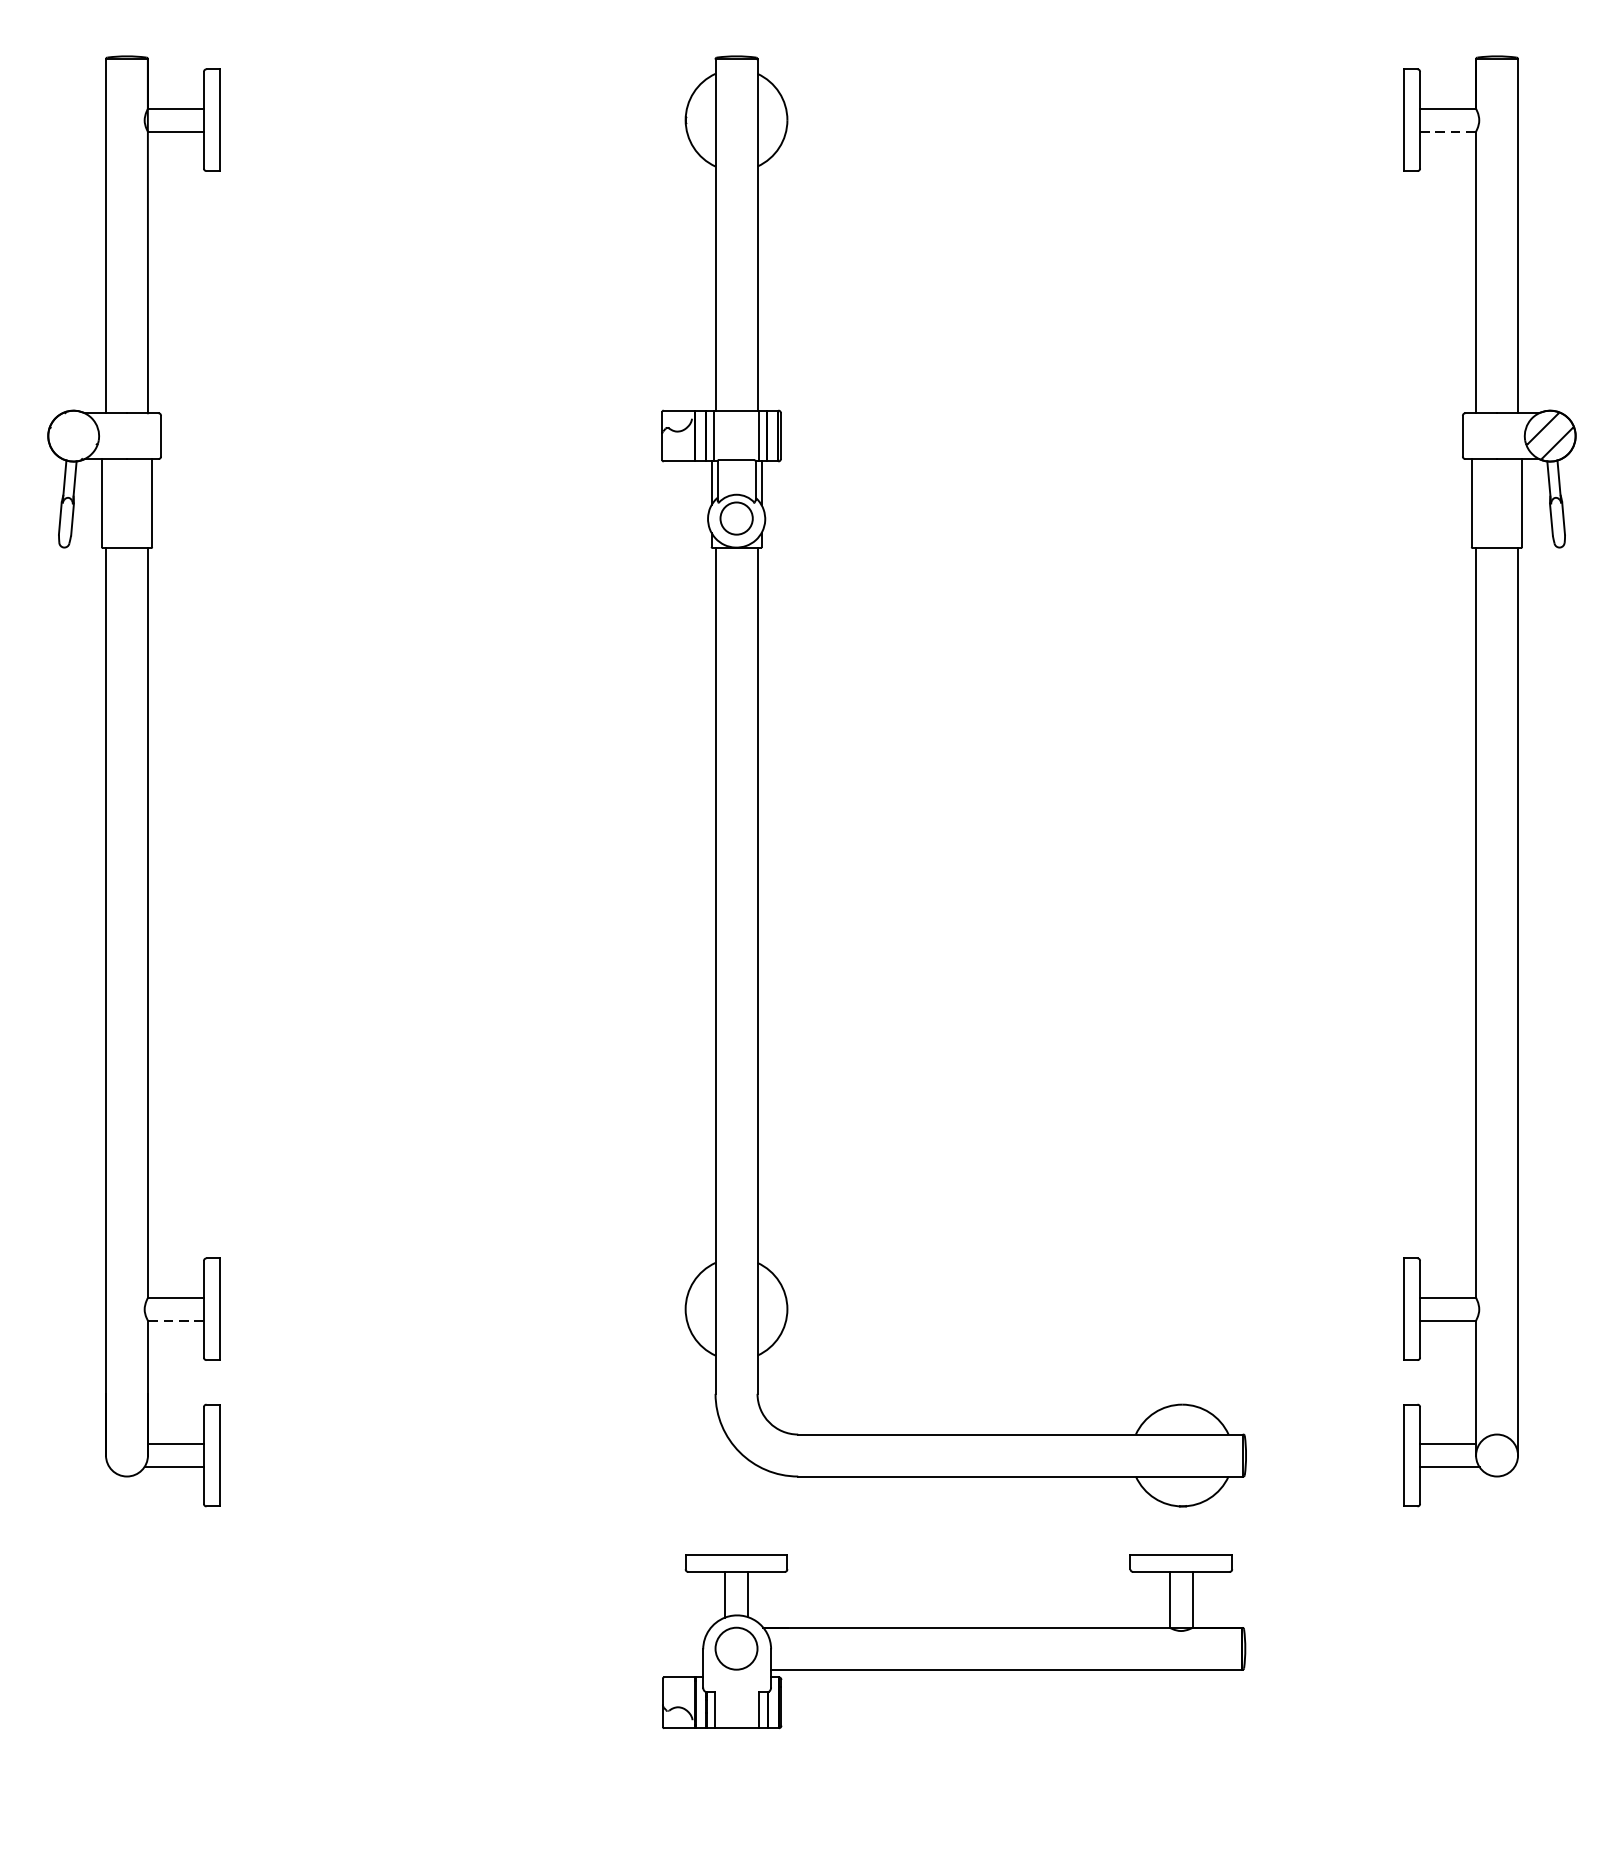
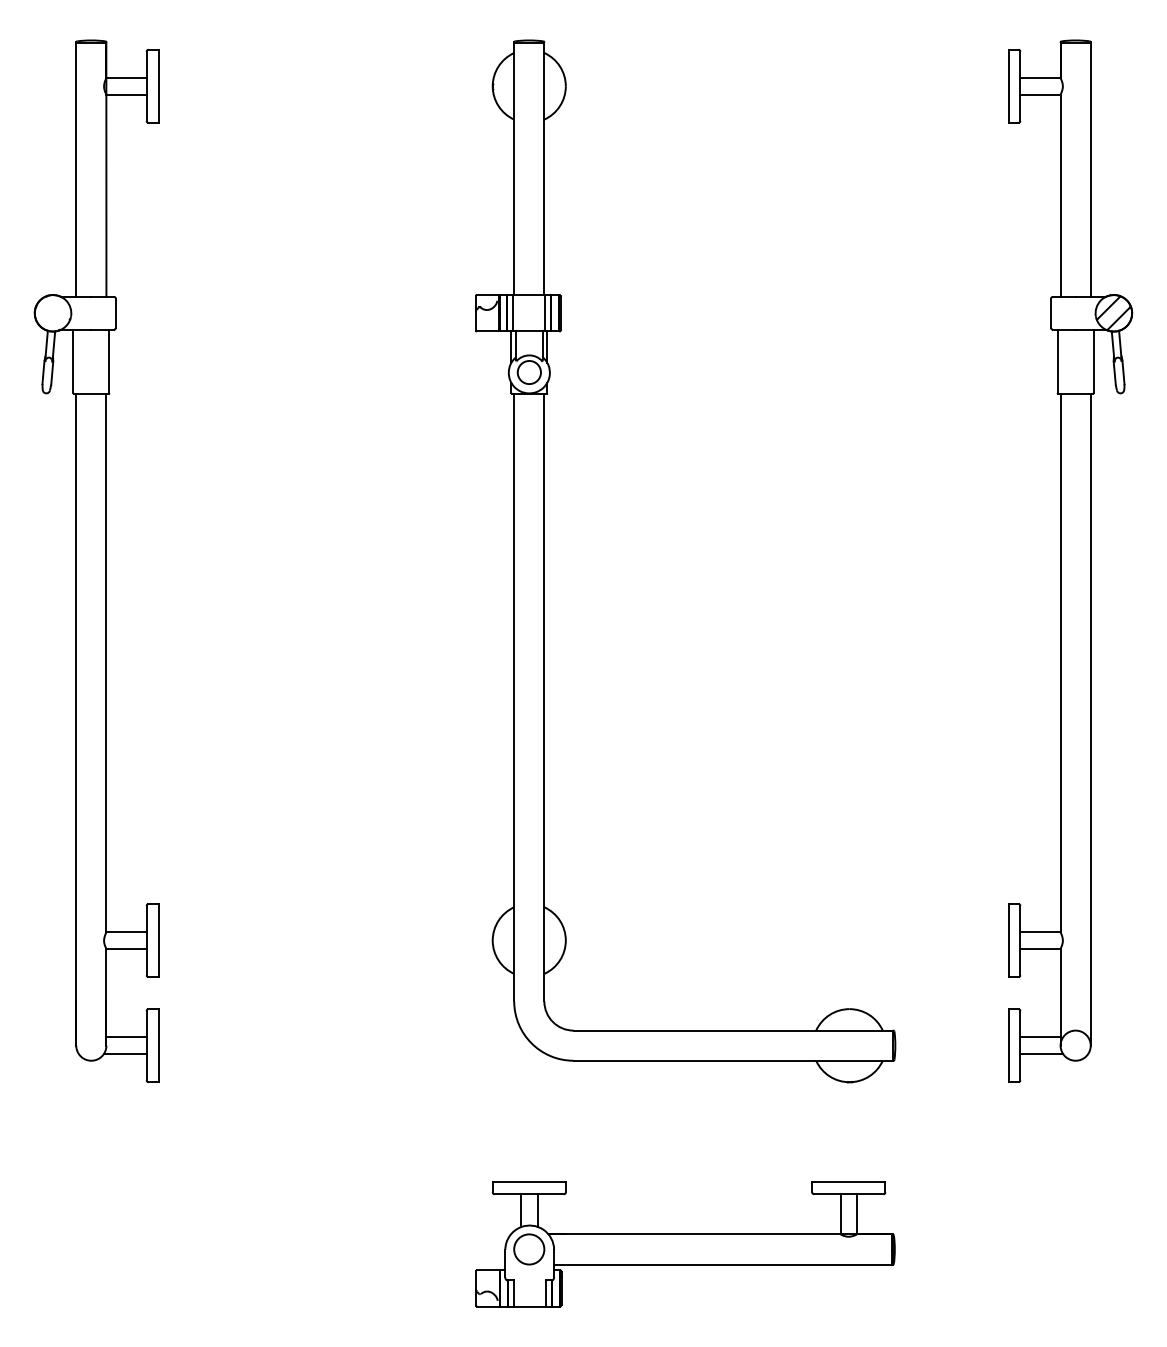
line: (1448, 131) -> (1040, 94), dashed -> solid
line: (175, 1320) -> (126, 948), dashed -> solid
part: (953, 1641) -> (685, 1244), moved

